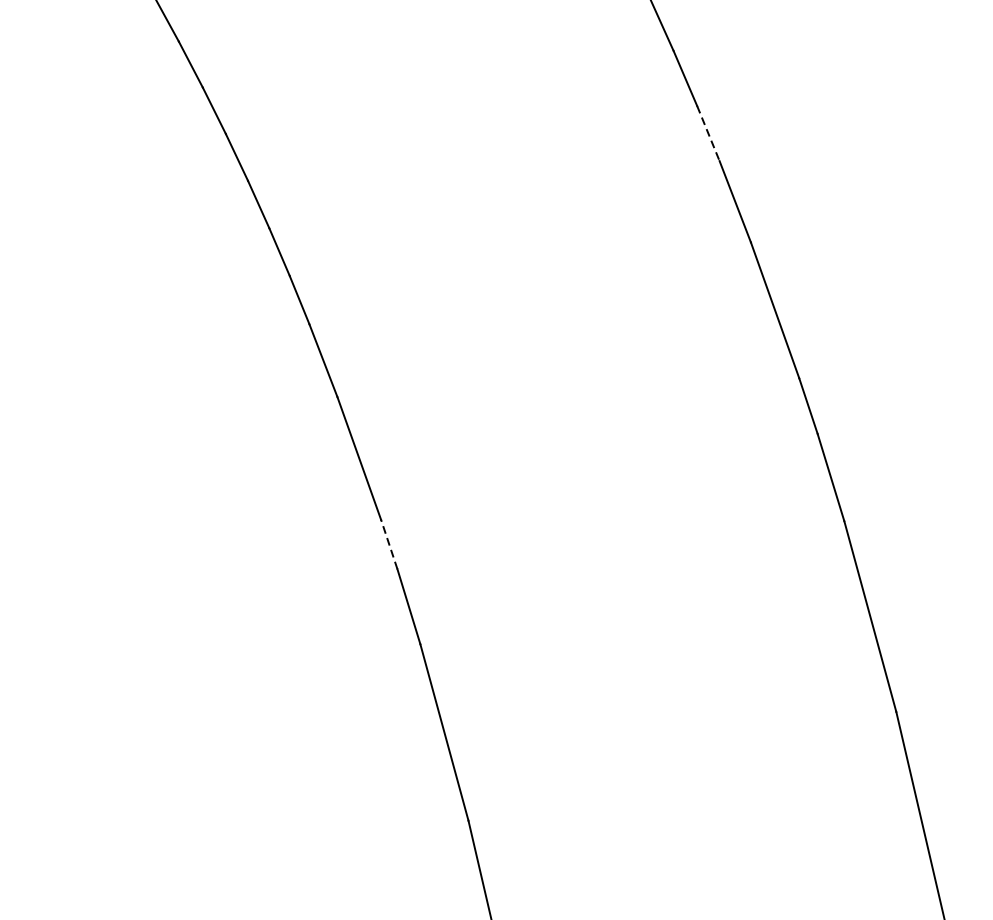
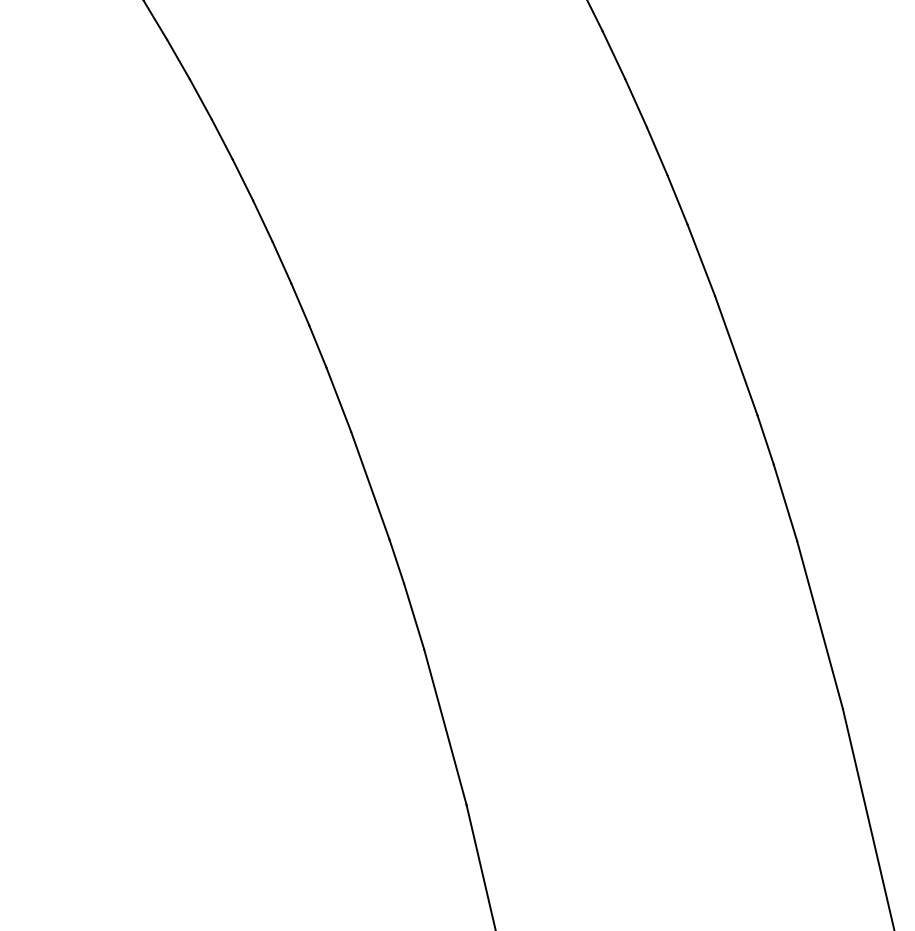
line: (708, 133) -> (677, 200), dashed -> solid
line: (388, 544) -> (396, 561), dashed -> solid

